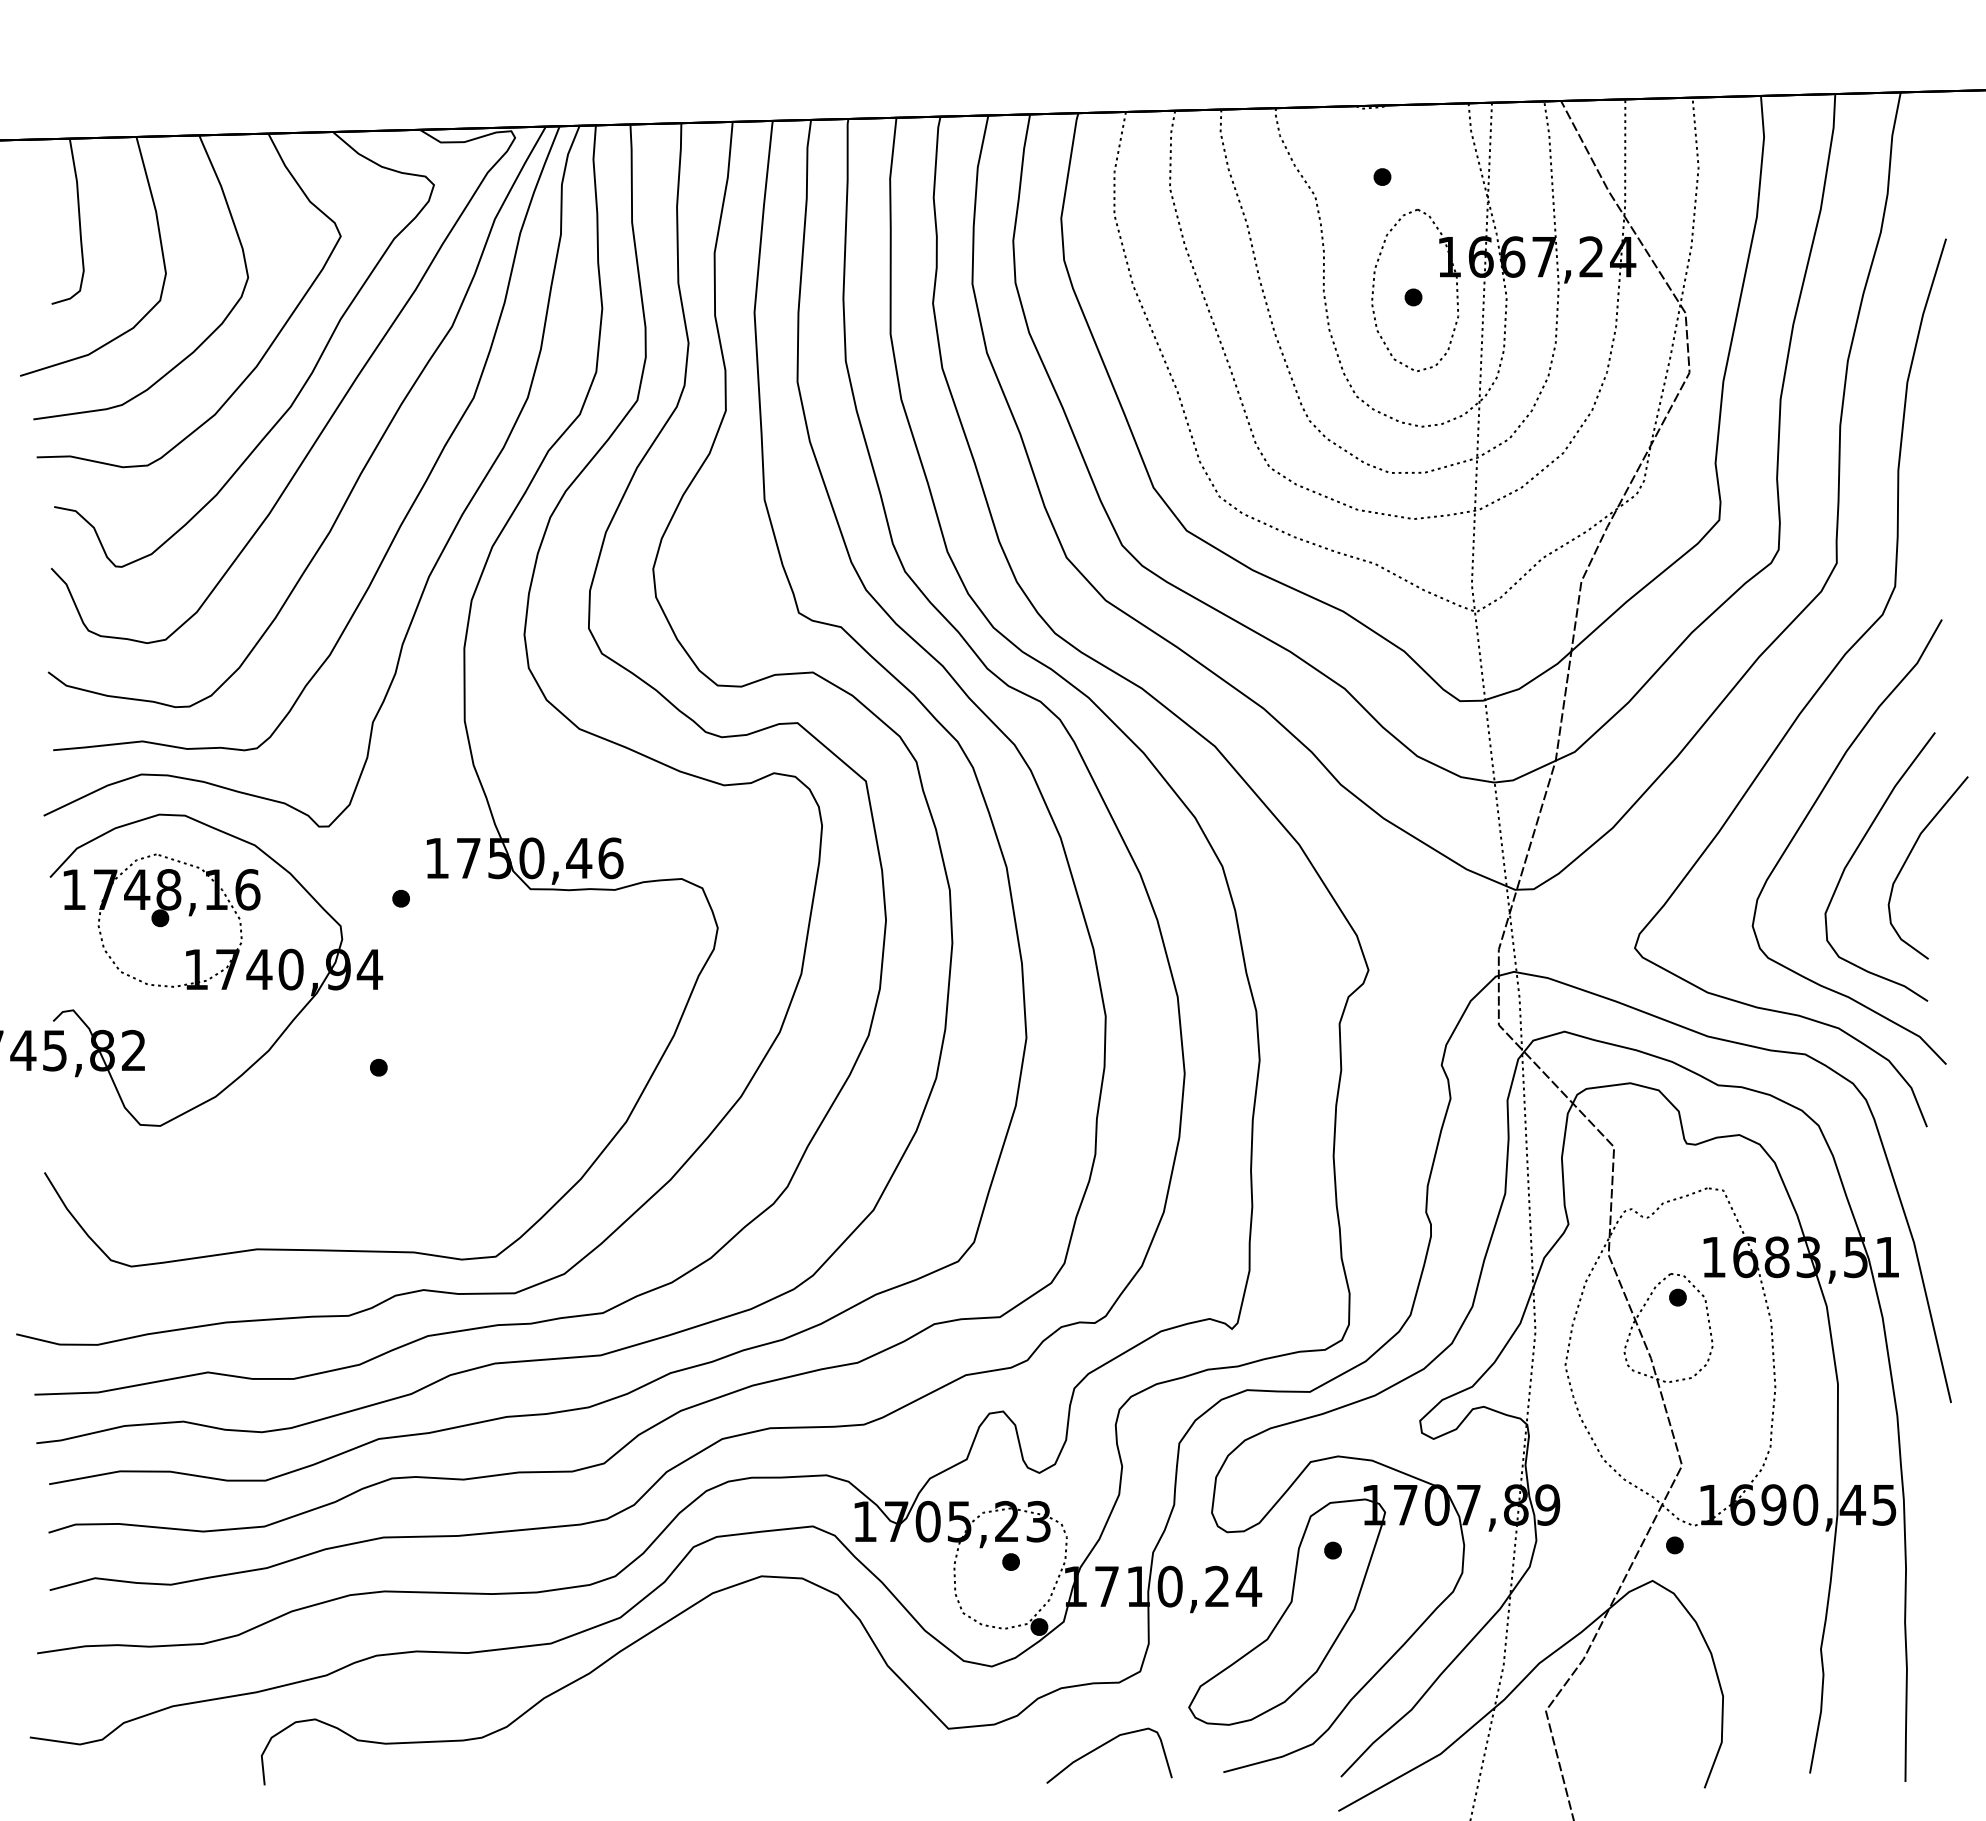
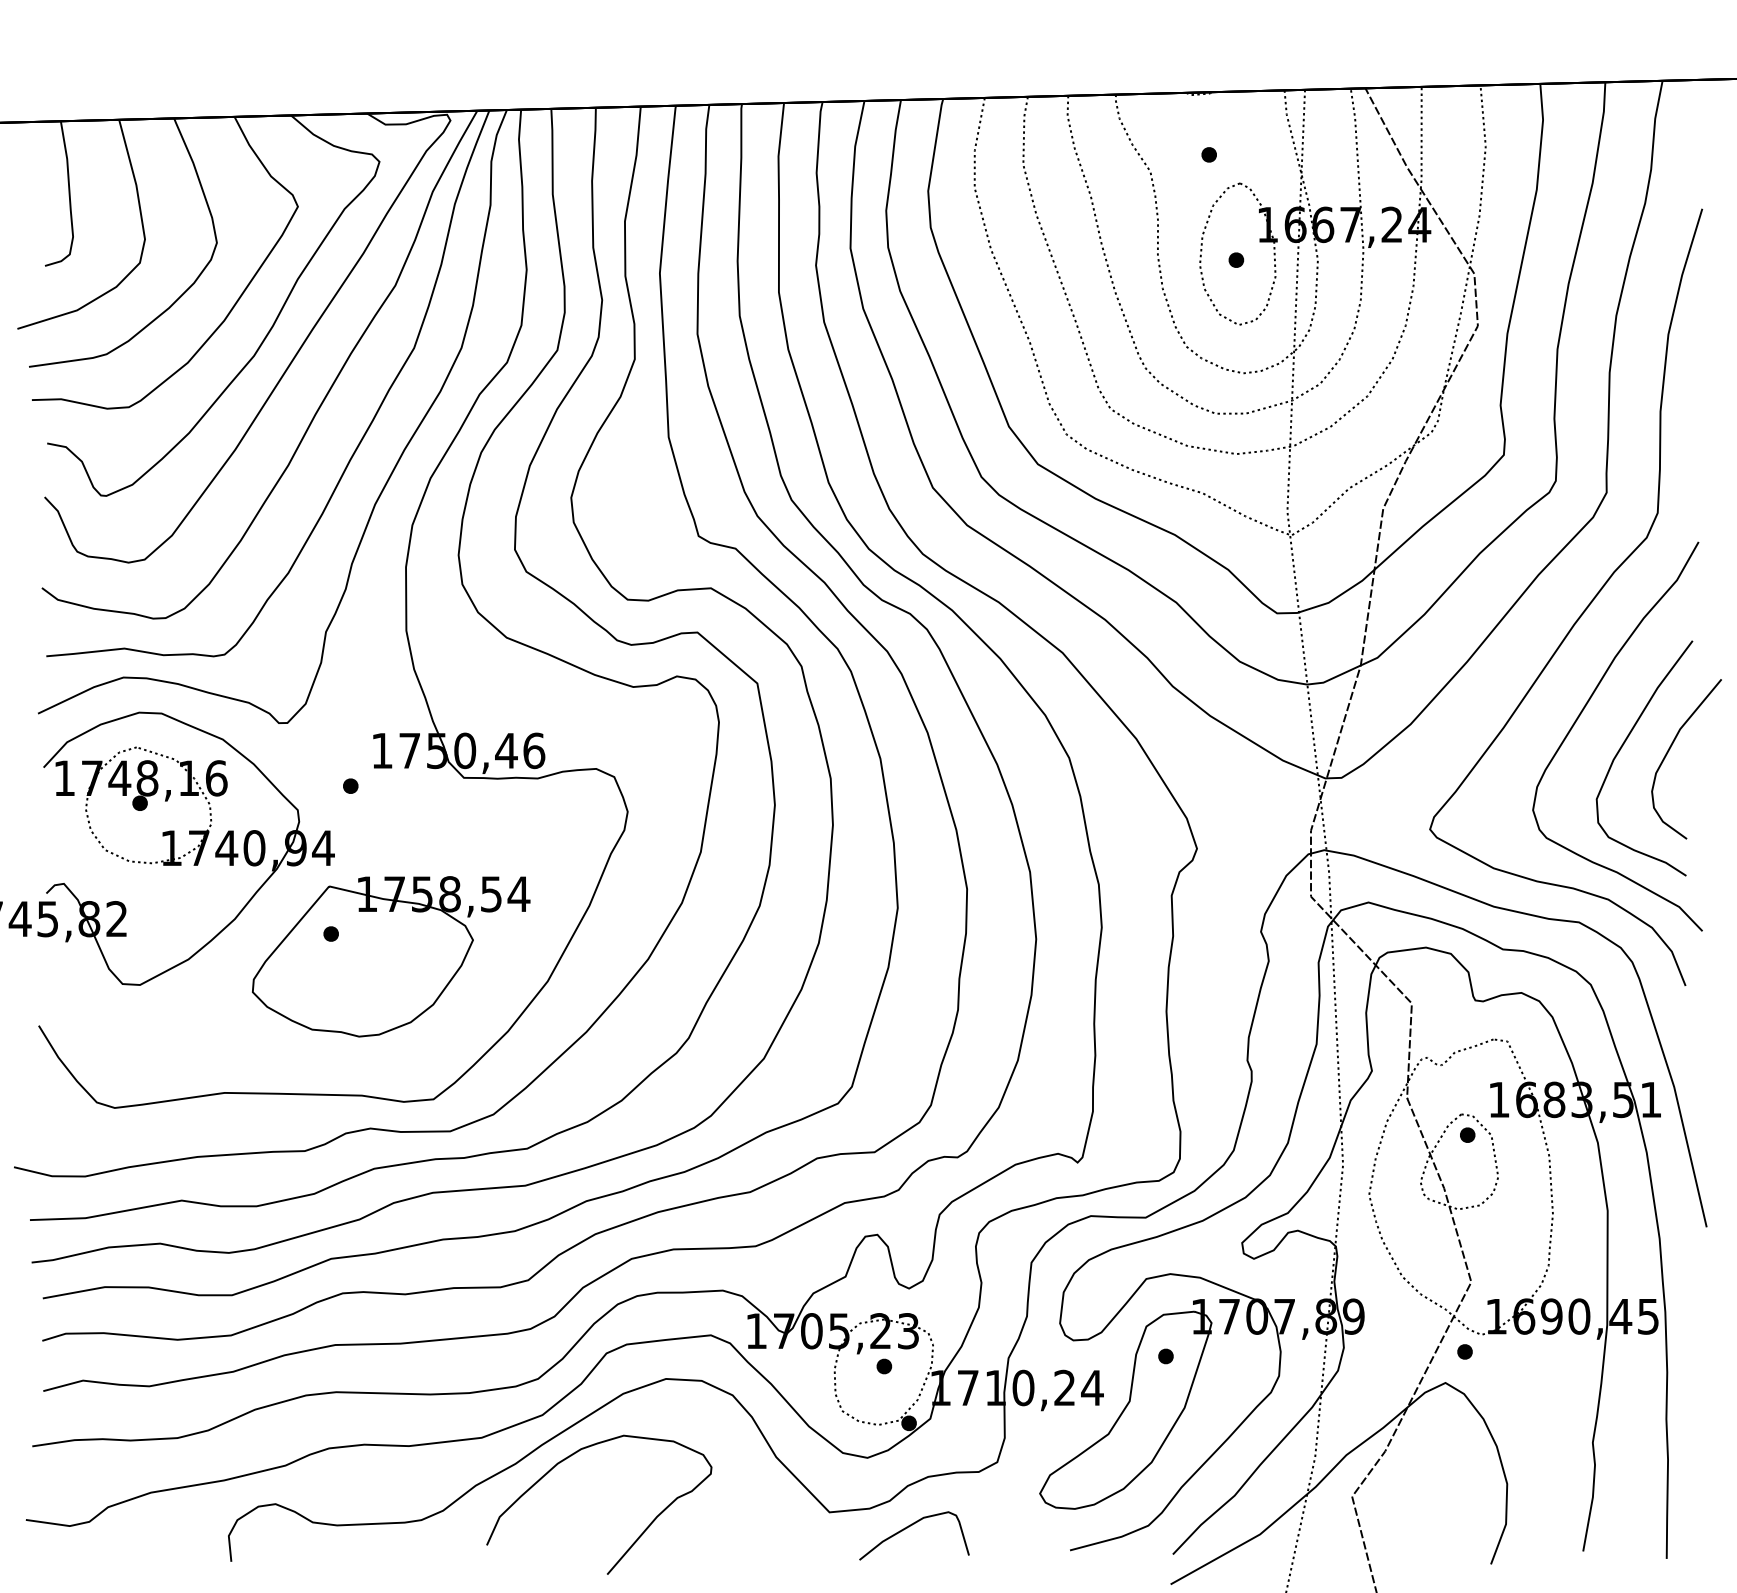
part: (447, 1093) -> (391, 956), added
curve: (1103, 1746) -> (909, 1527), moved
curve: (730, 1756) -> (638, 1536), added

